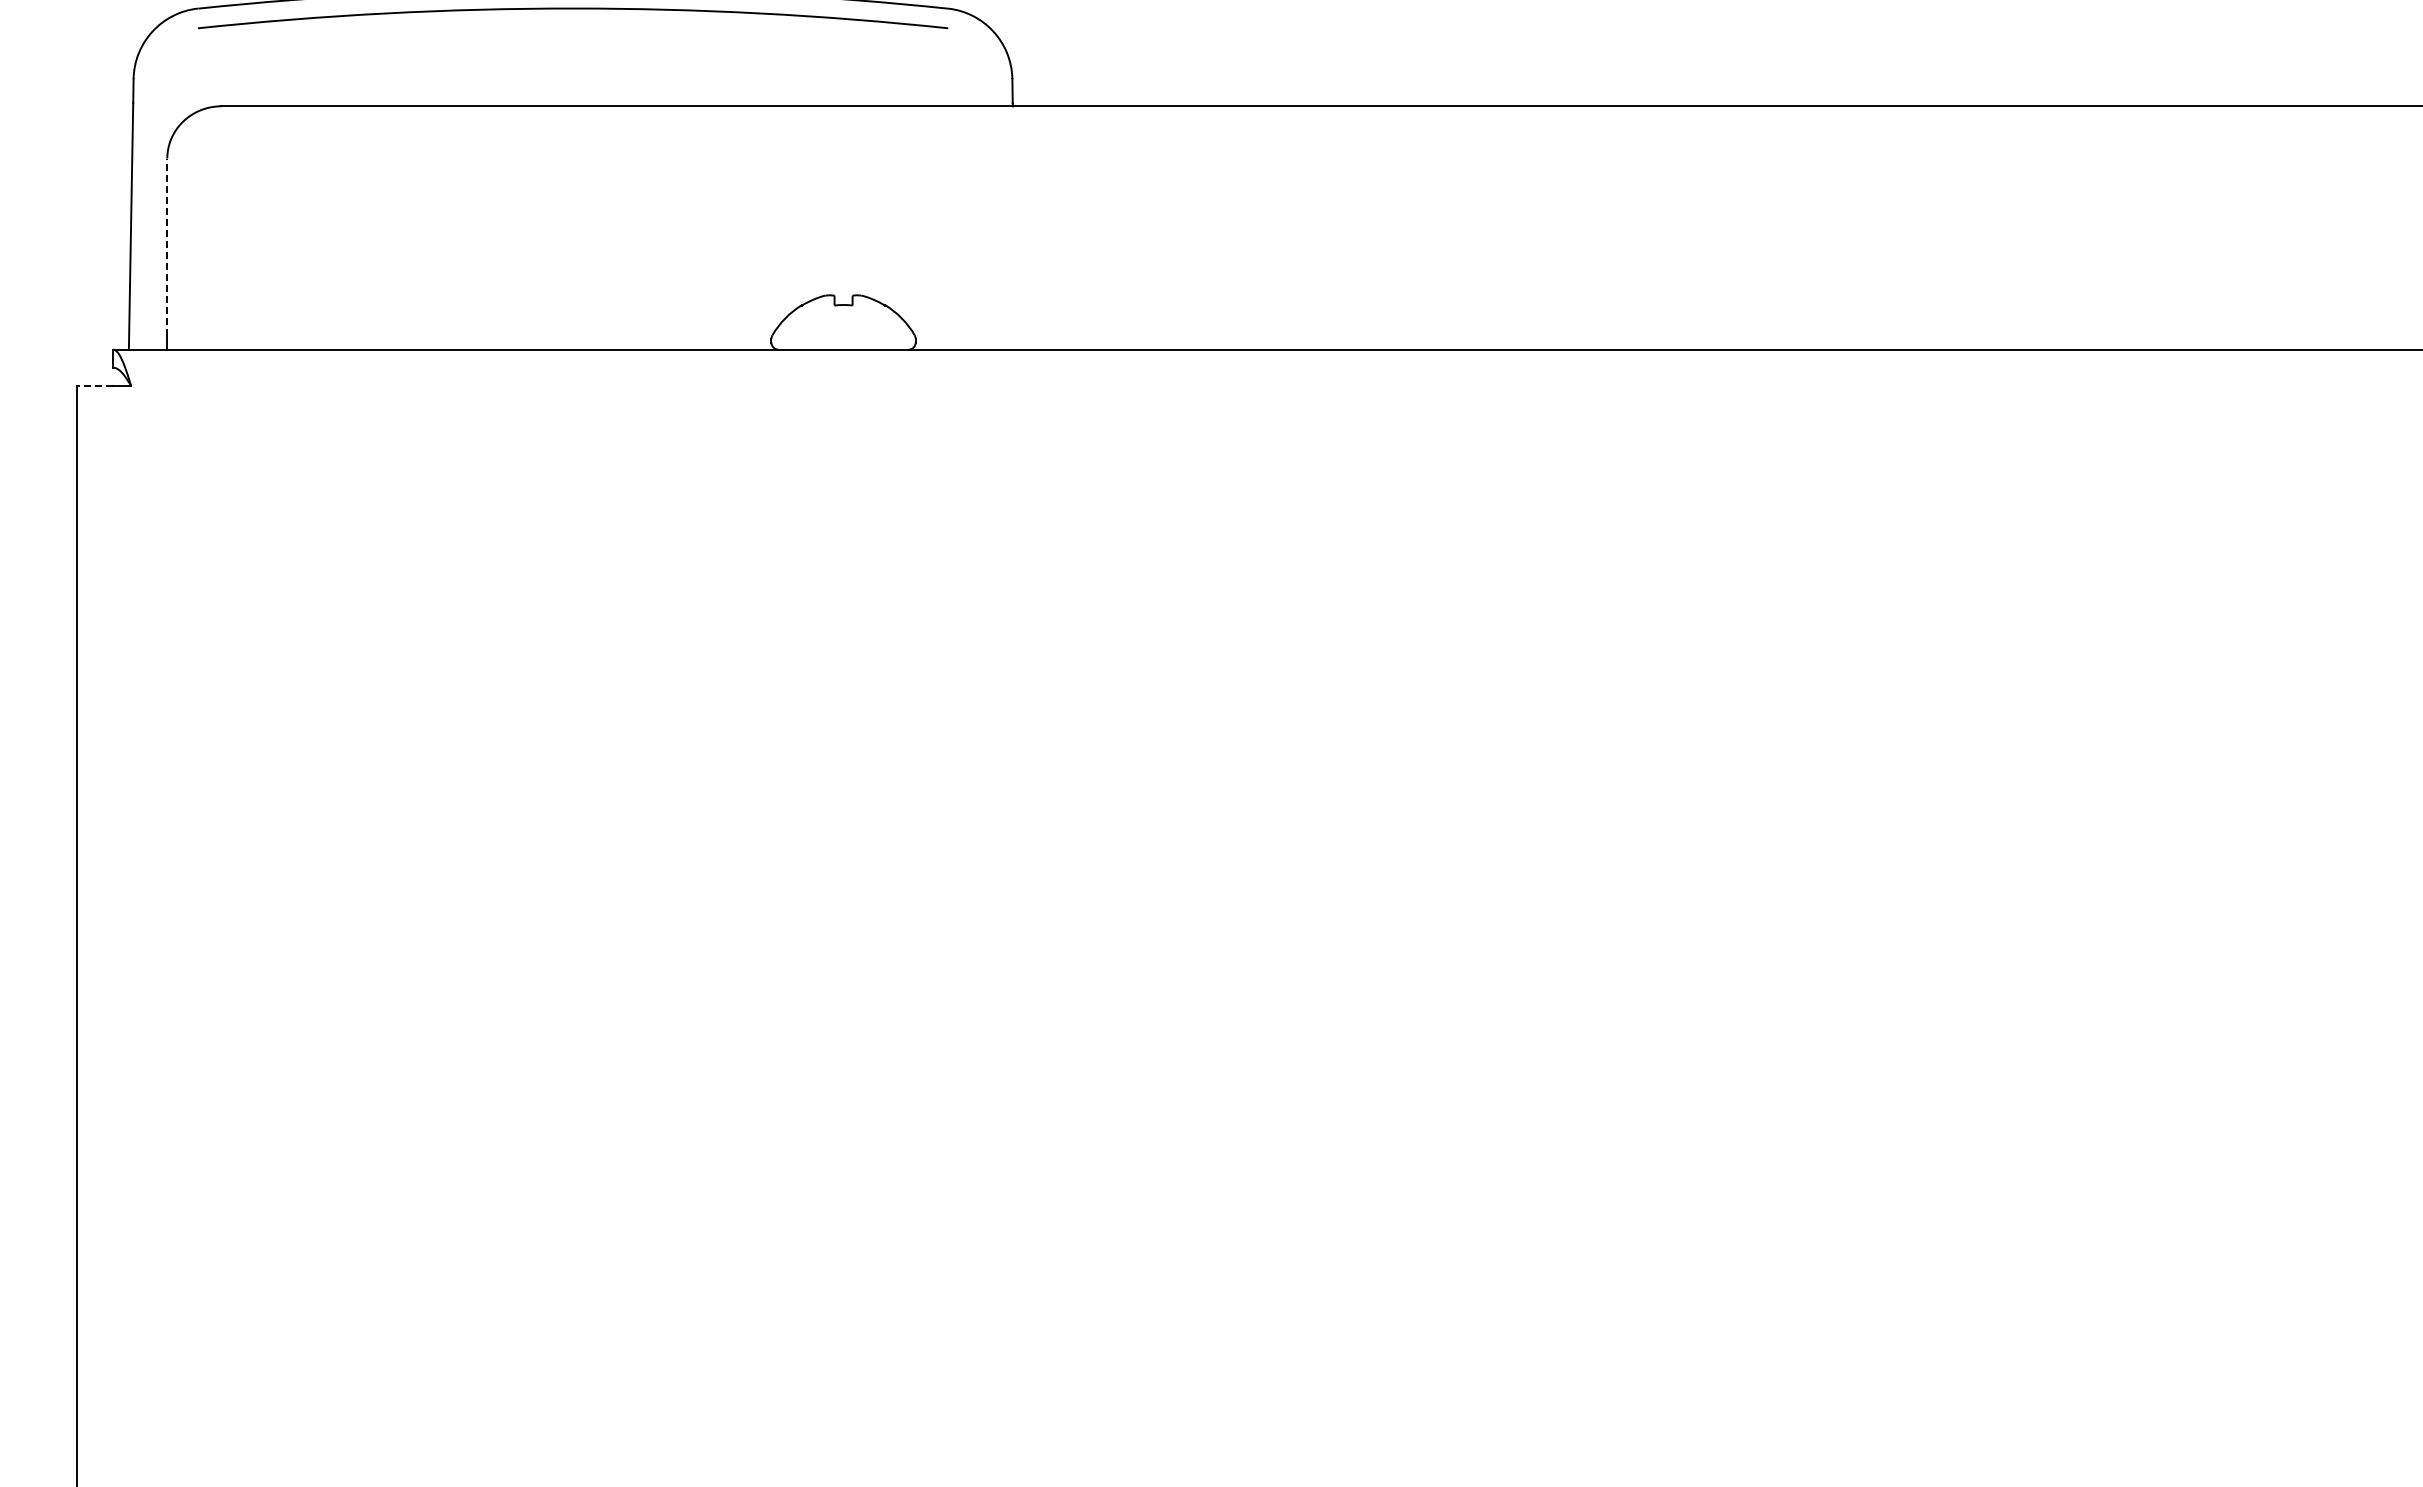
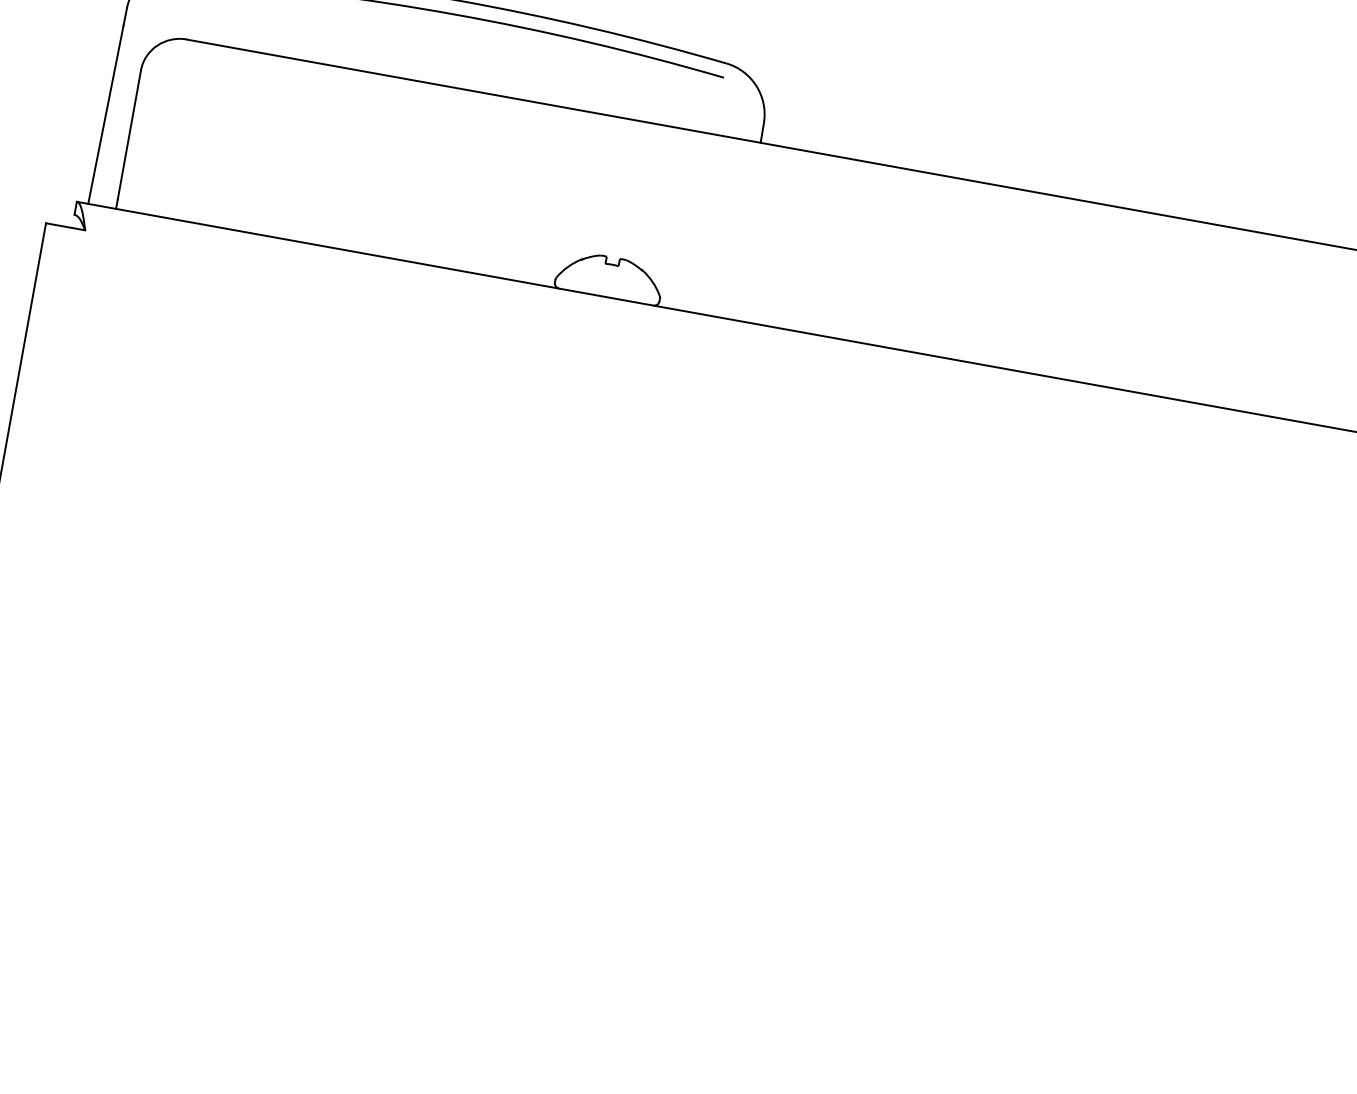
line: (167, 247) -> (129, 134), dashed -> solid
line: (94, 385) -> (58, 225), dashed -> solid

